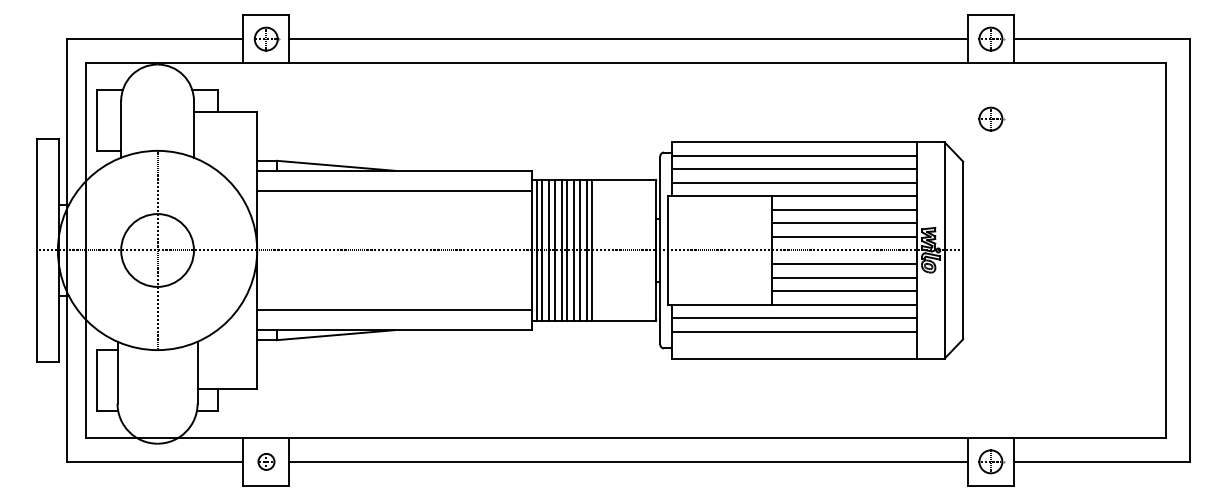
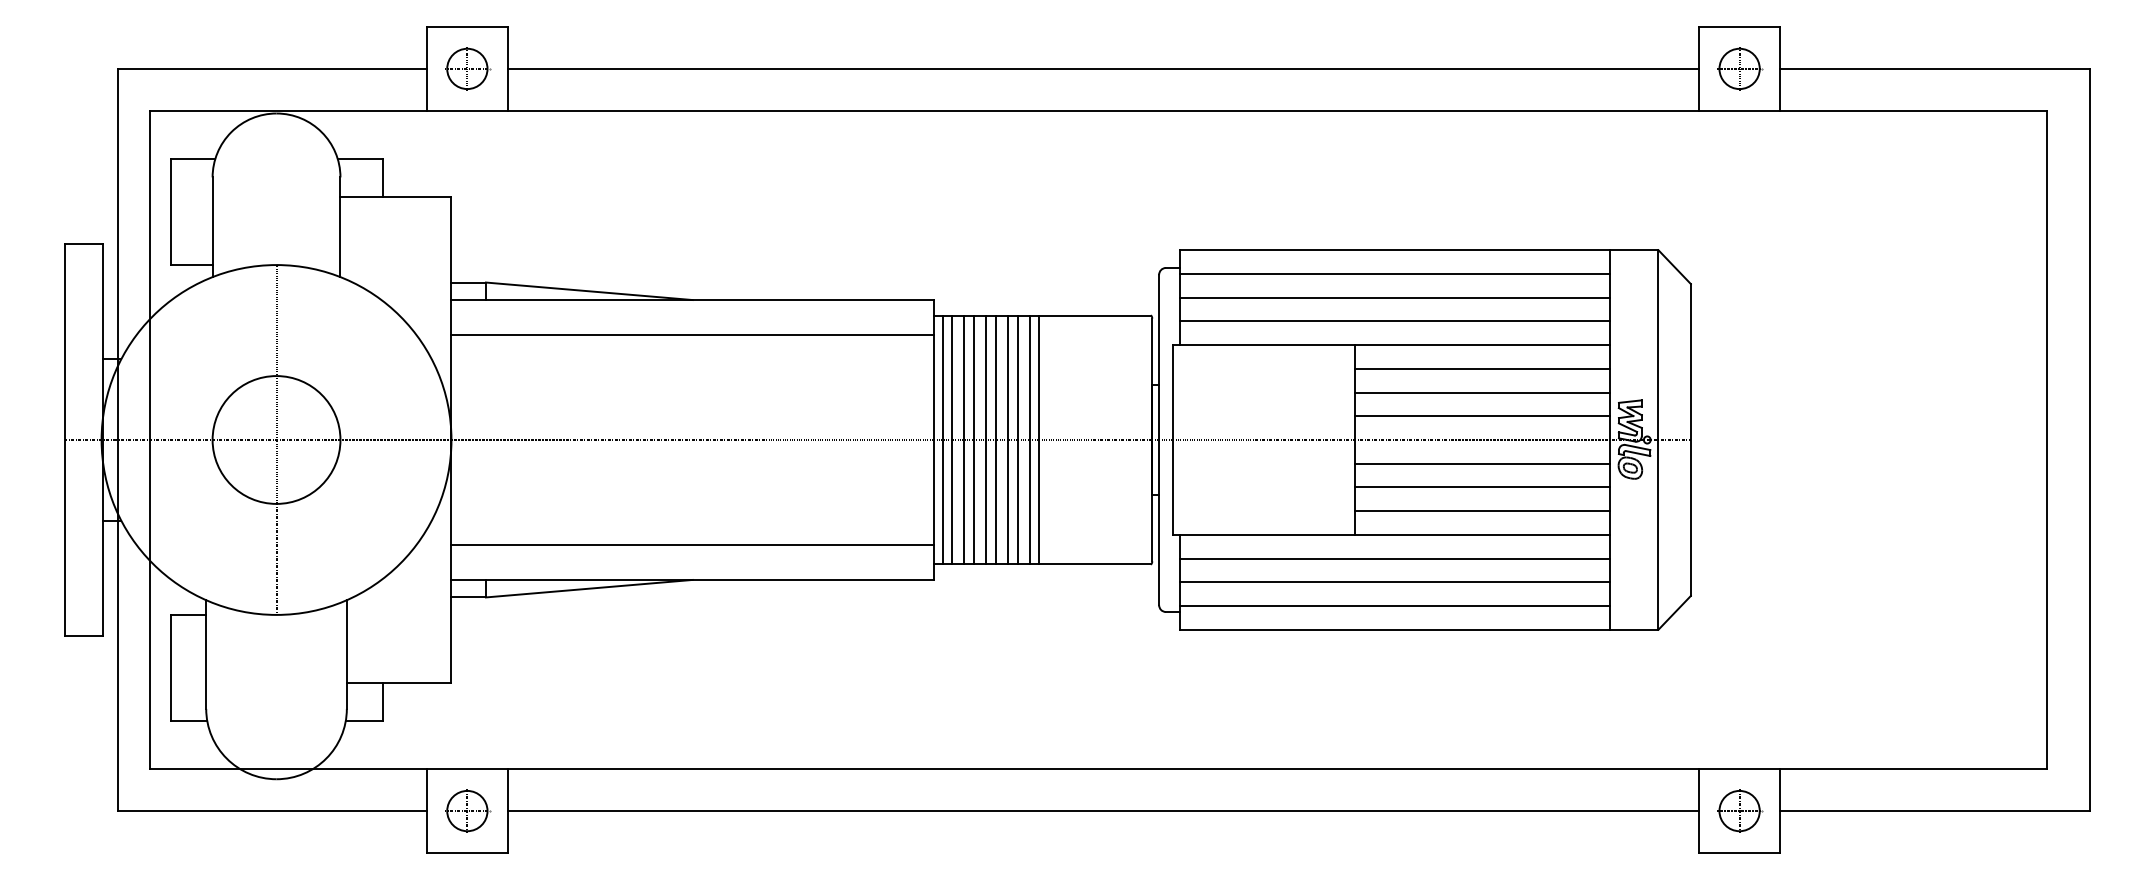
part: (991, 118) -> (1740, 208), removed
line: (794, 345) -> (1394, 606), added
part: (266, 461) -> (467, 810), size x1.43

